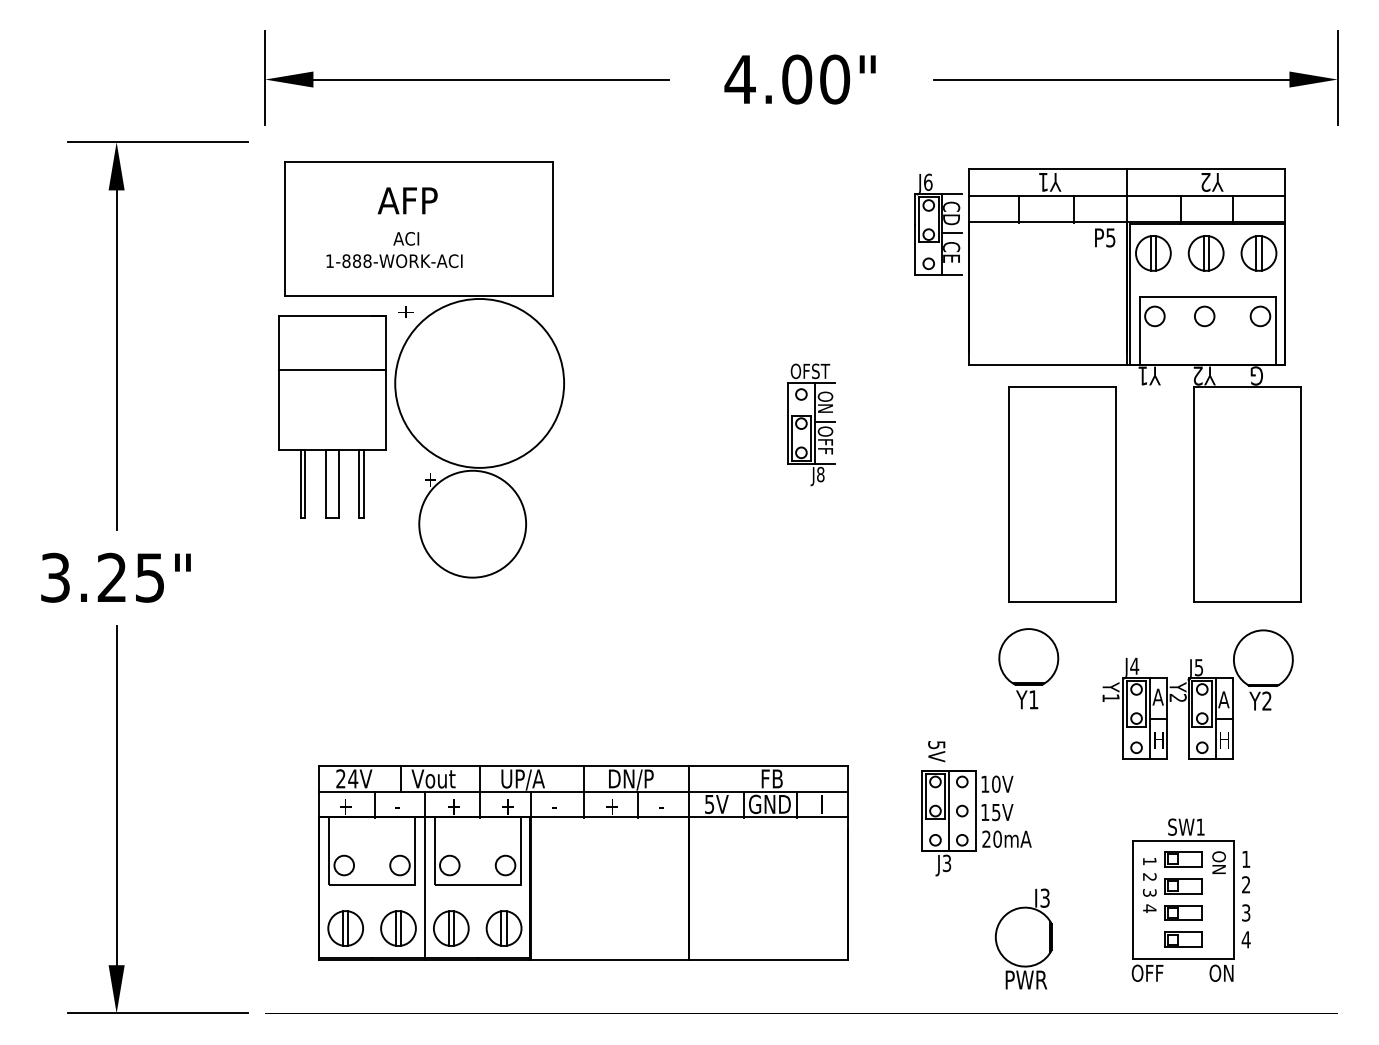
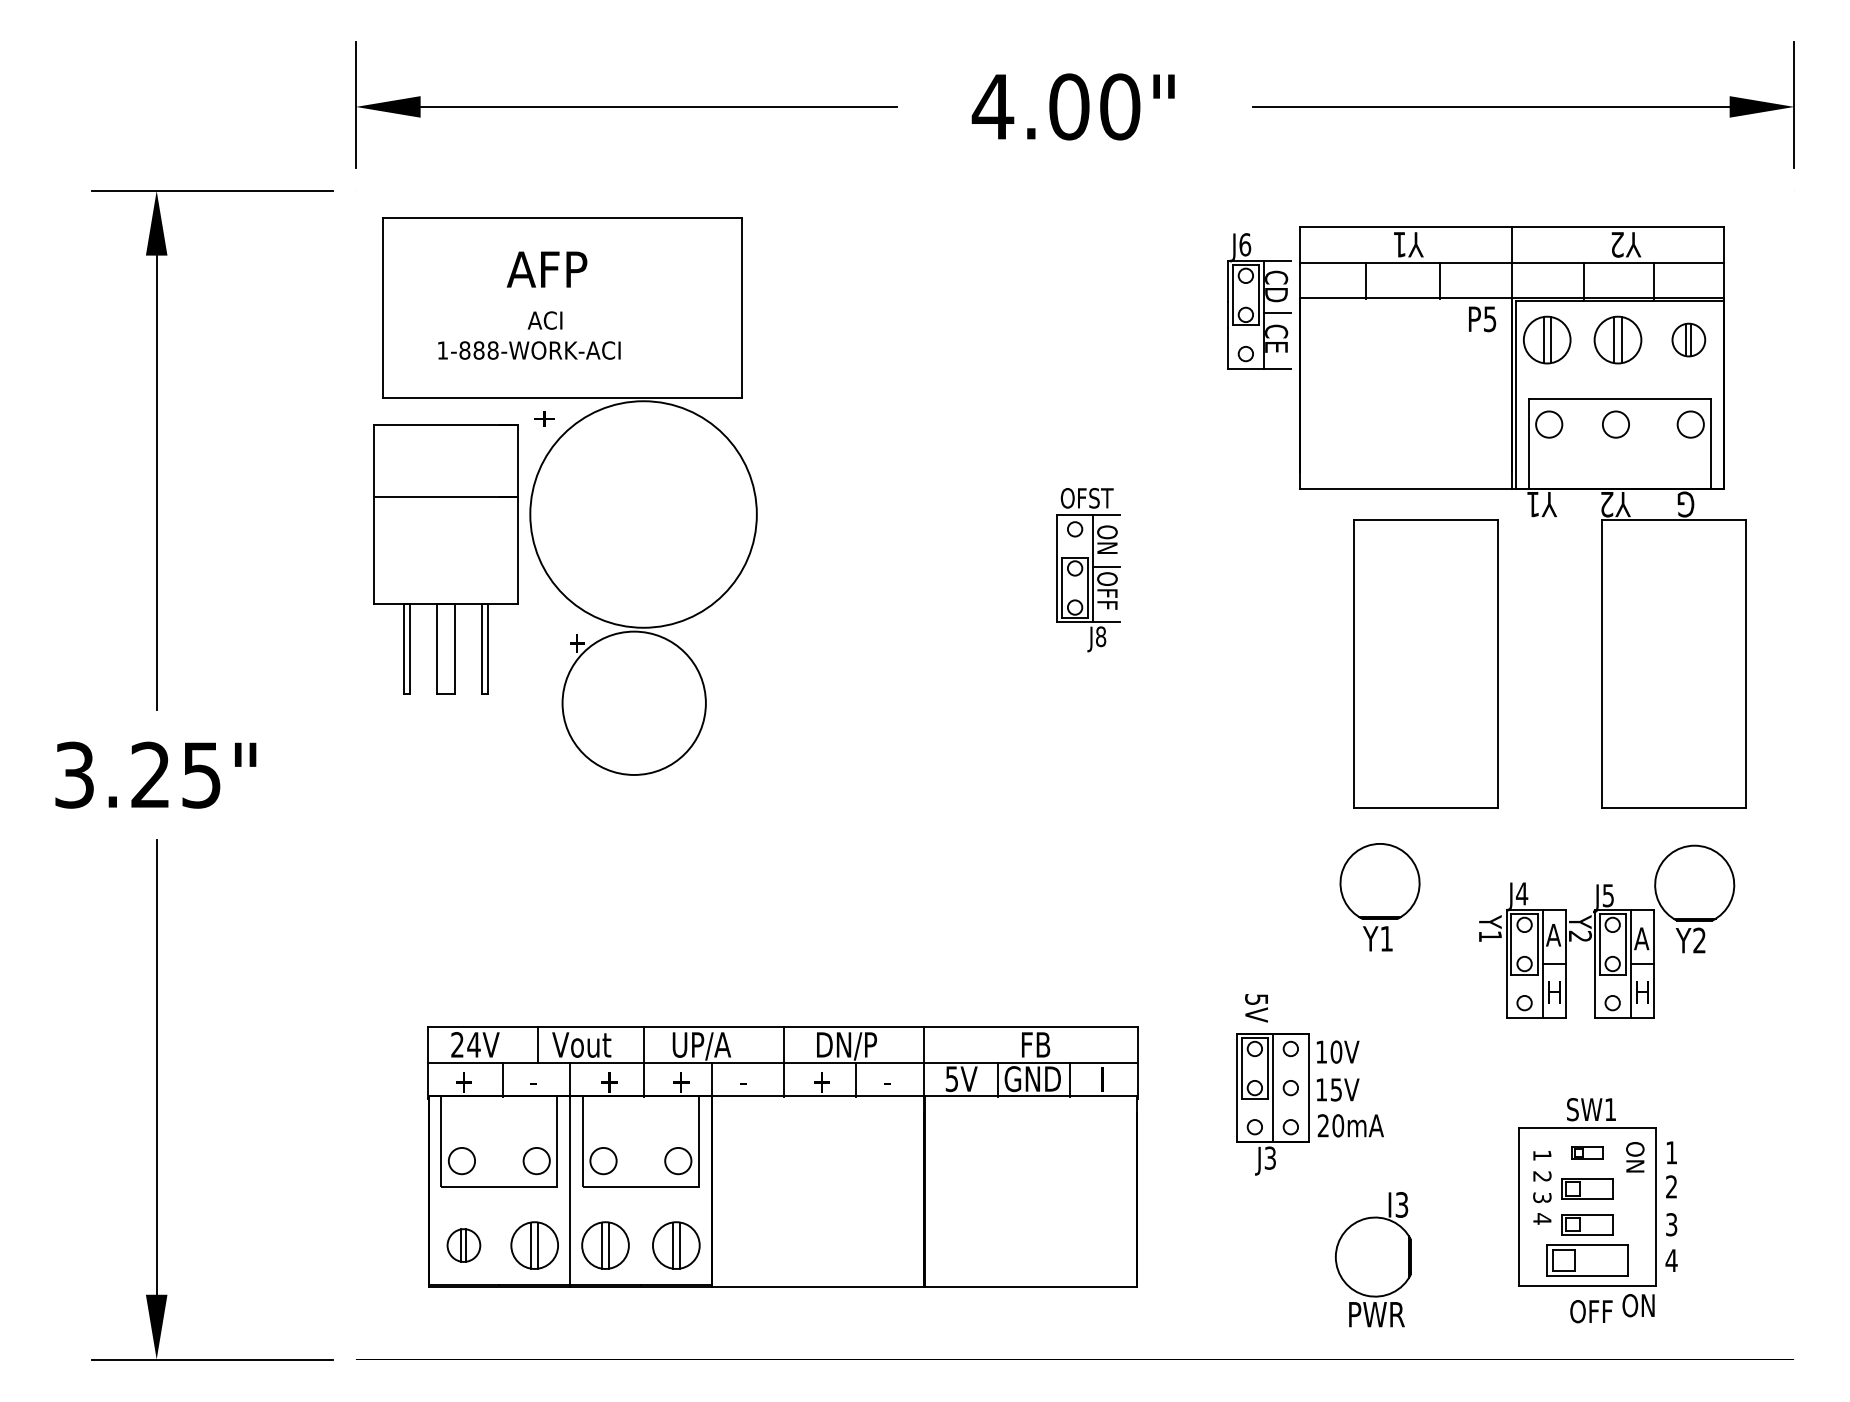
part: (1258, 252) -> (1688, 339), size x0.7
part: (1183, 859) -> (1587, 1152), size x0.6
part: (345, 928) -> (463, 1245), size x0.7
part: (1183, 939) -> (1587, 1260), size x1.6
text: (1147, 973) -> (1591, 1311), moved

